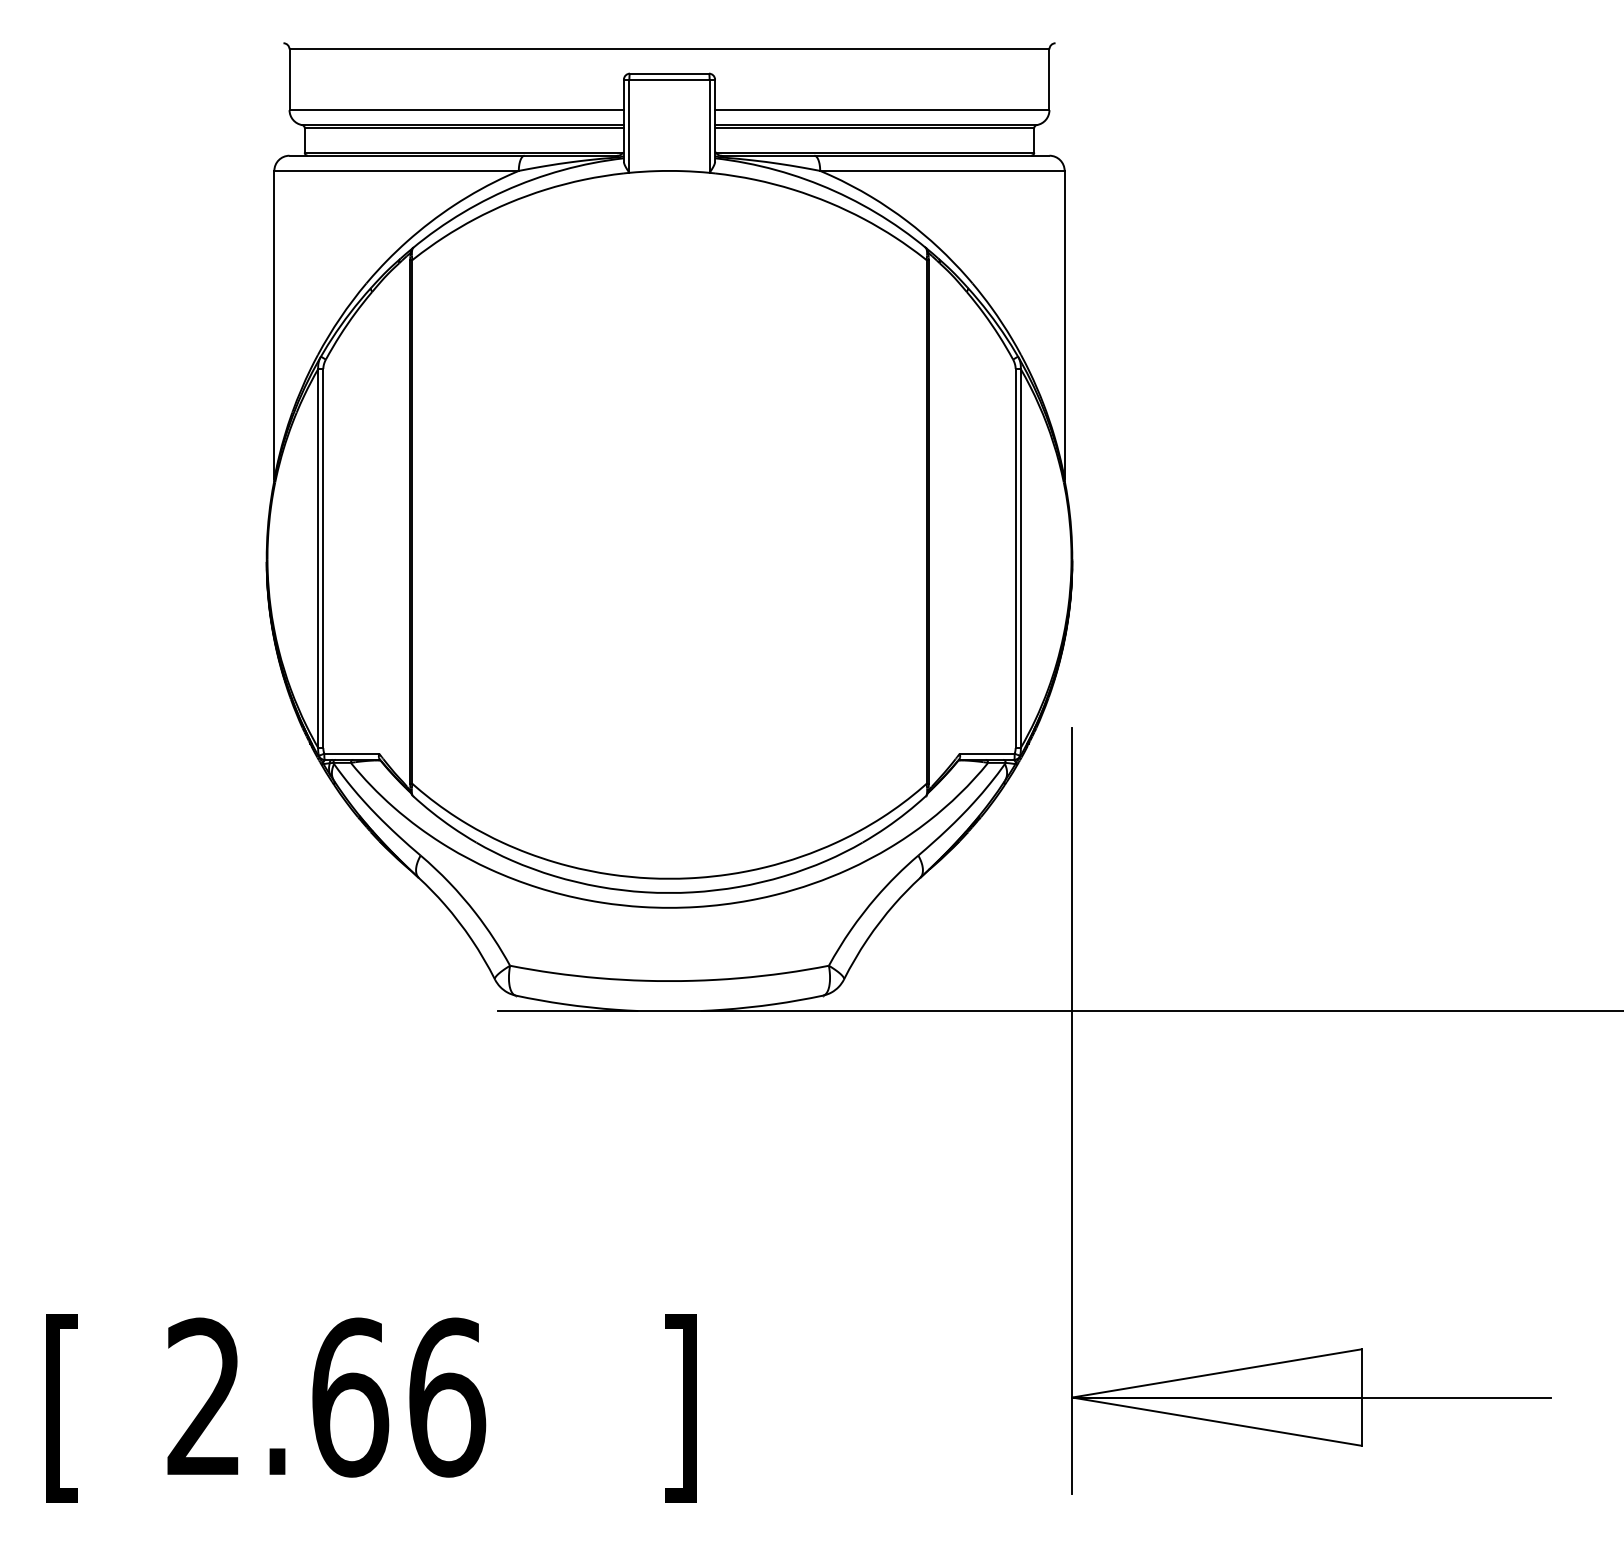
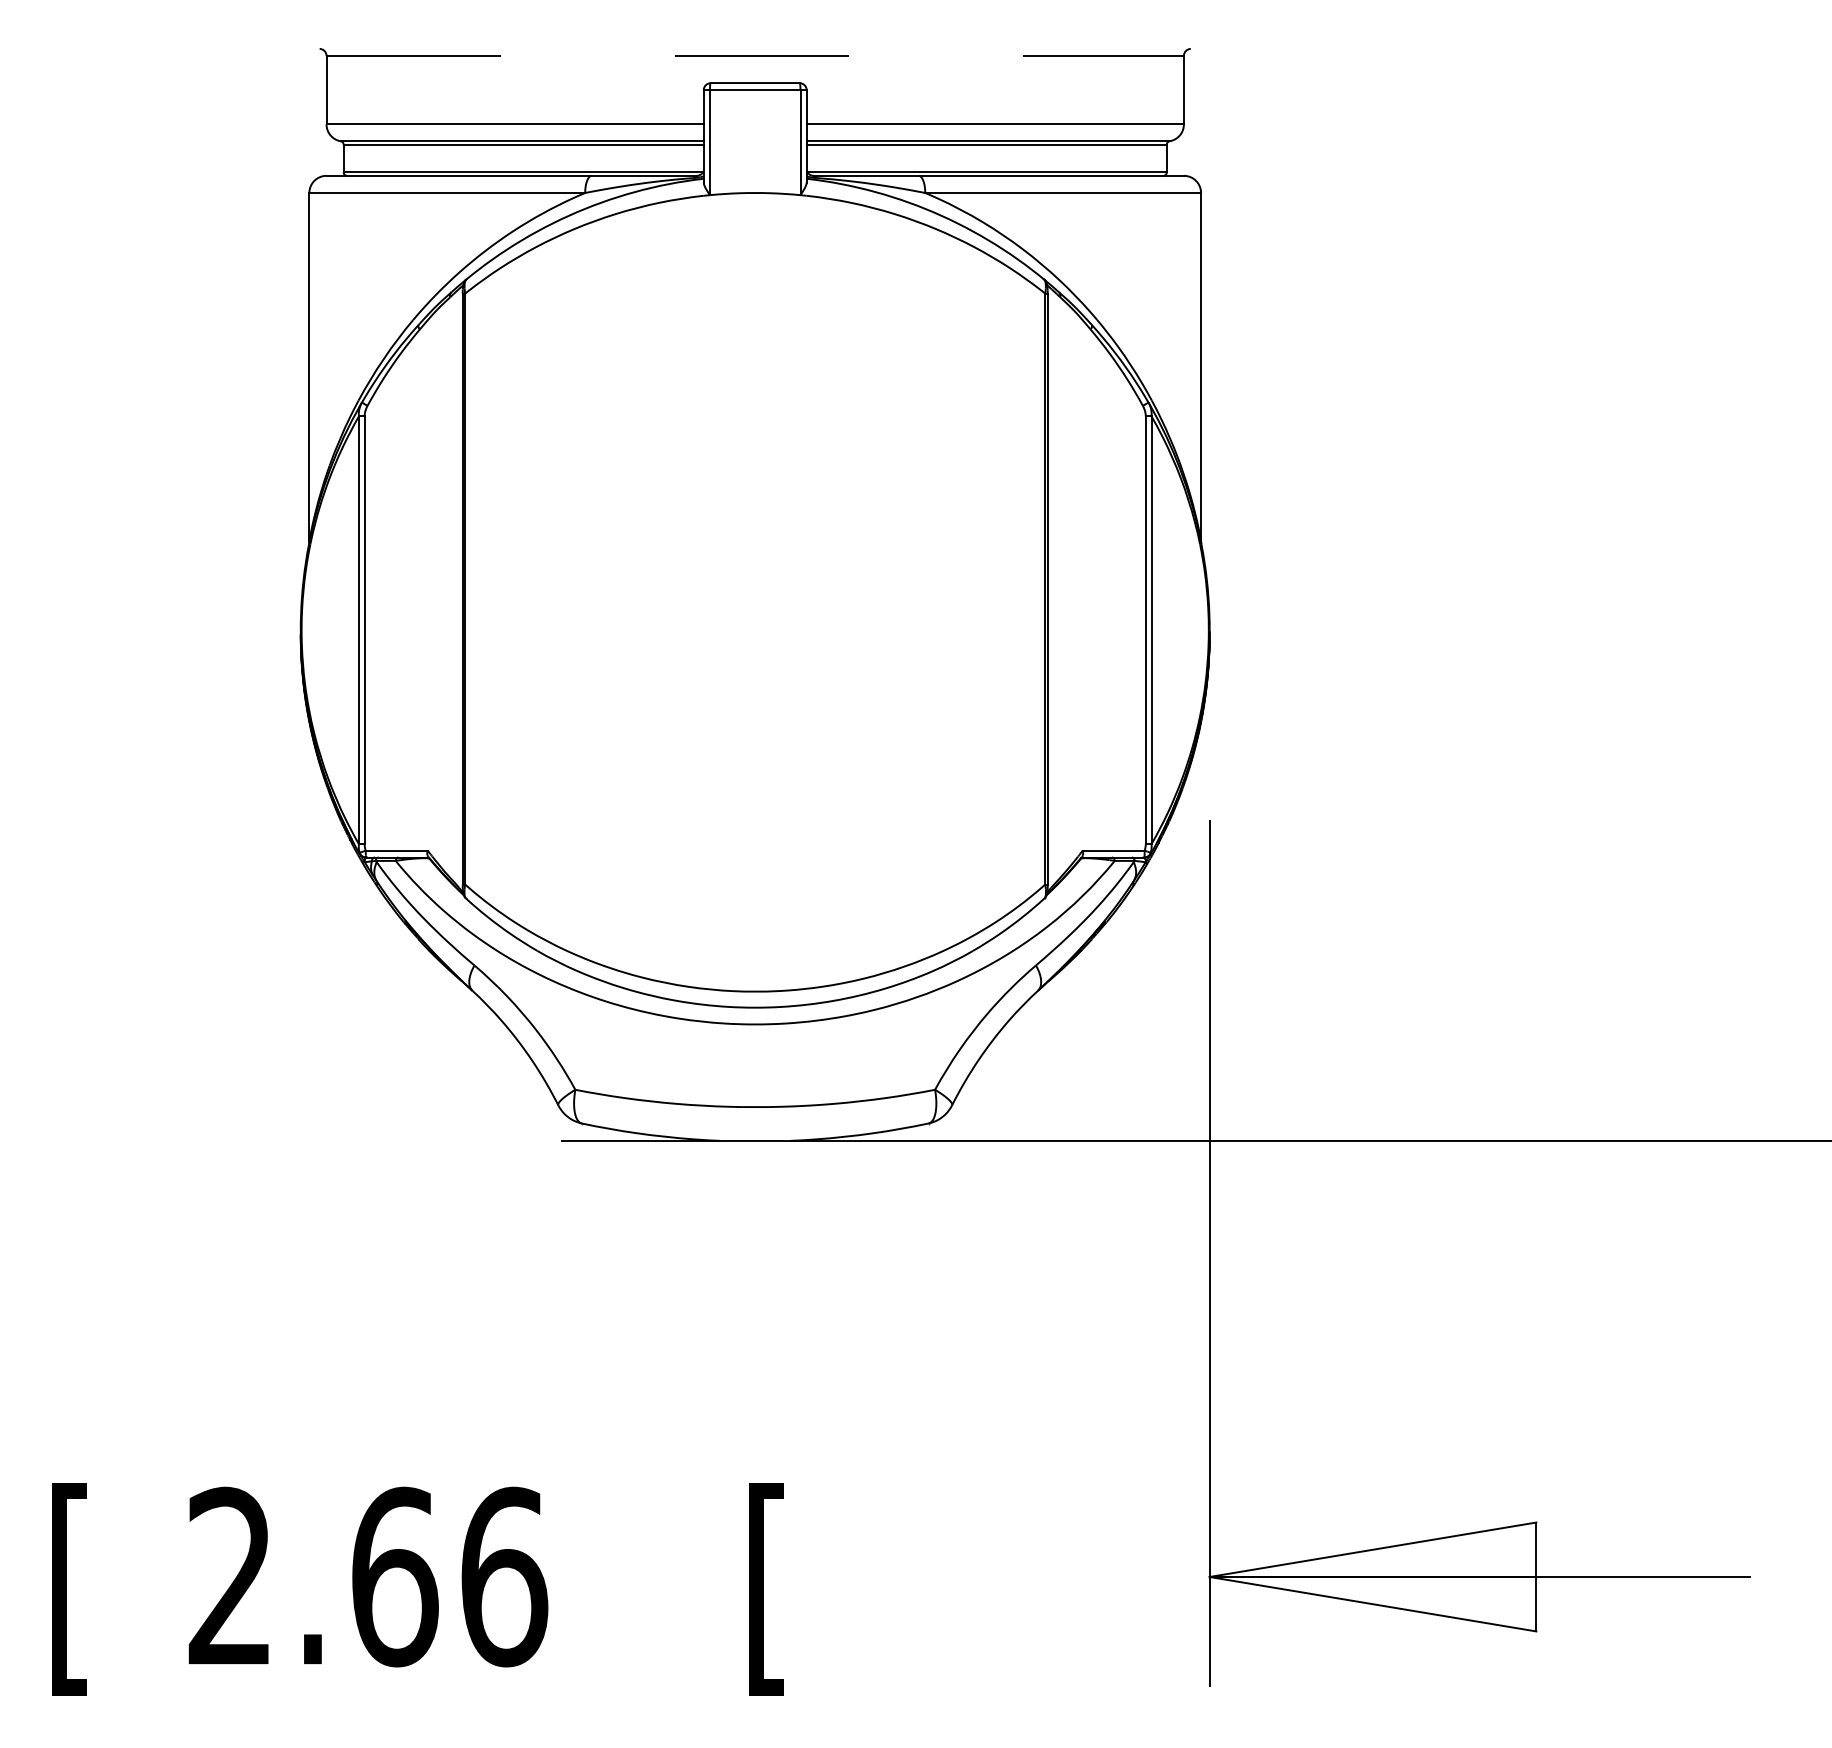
line: (669, 49) -> (755, 55), solid -> dashed
text: (680, 1408) -> (767, 1589), ] -> [

